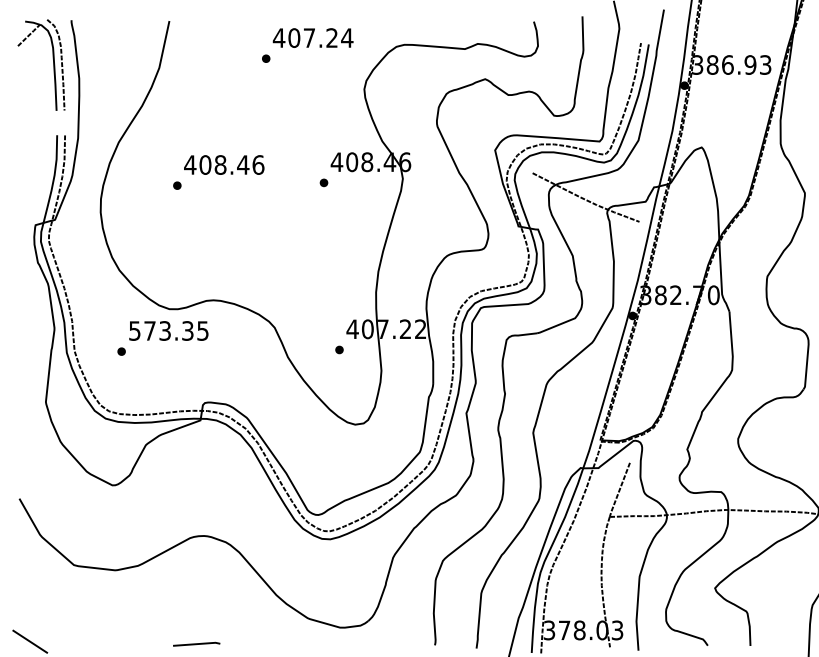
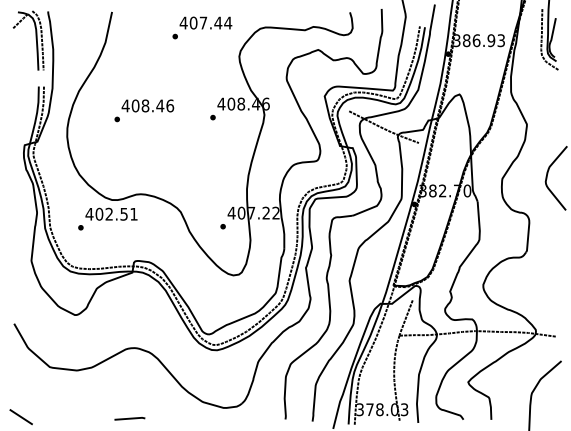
text: (332, 37) -> (218, 22), 407.24 -> 407.44
text: (168, 329) -> (111, 213), 573.35 -> 402.51

